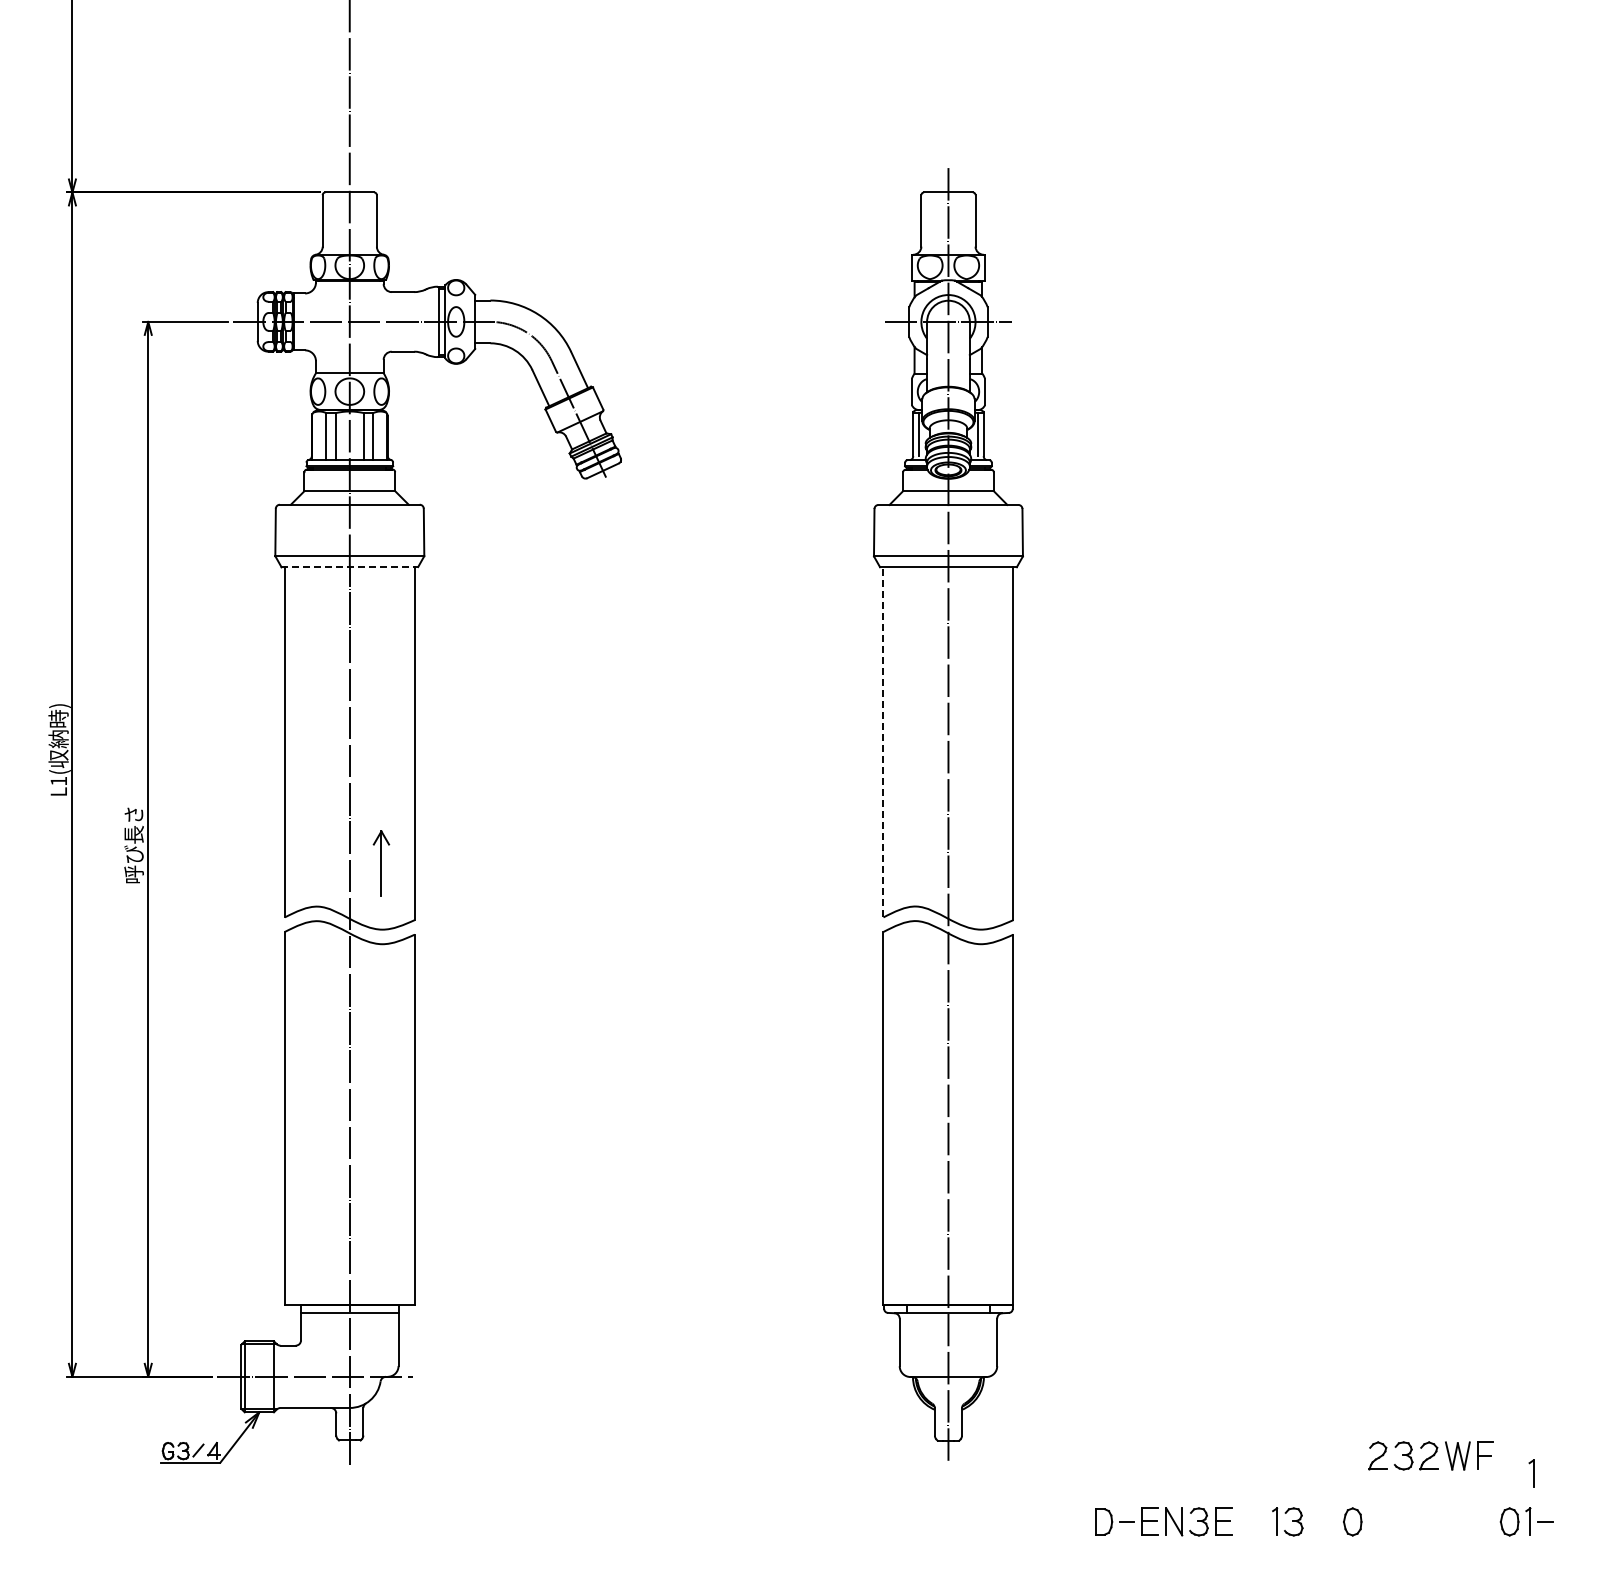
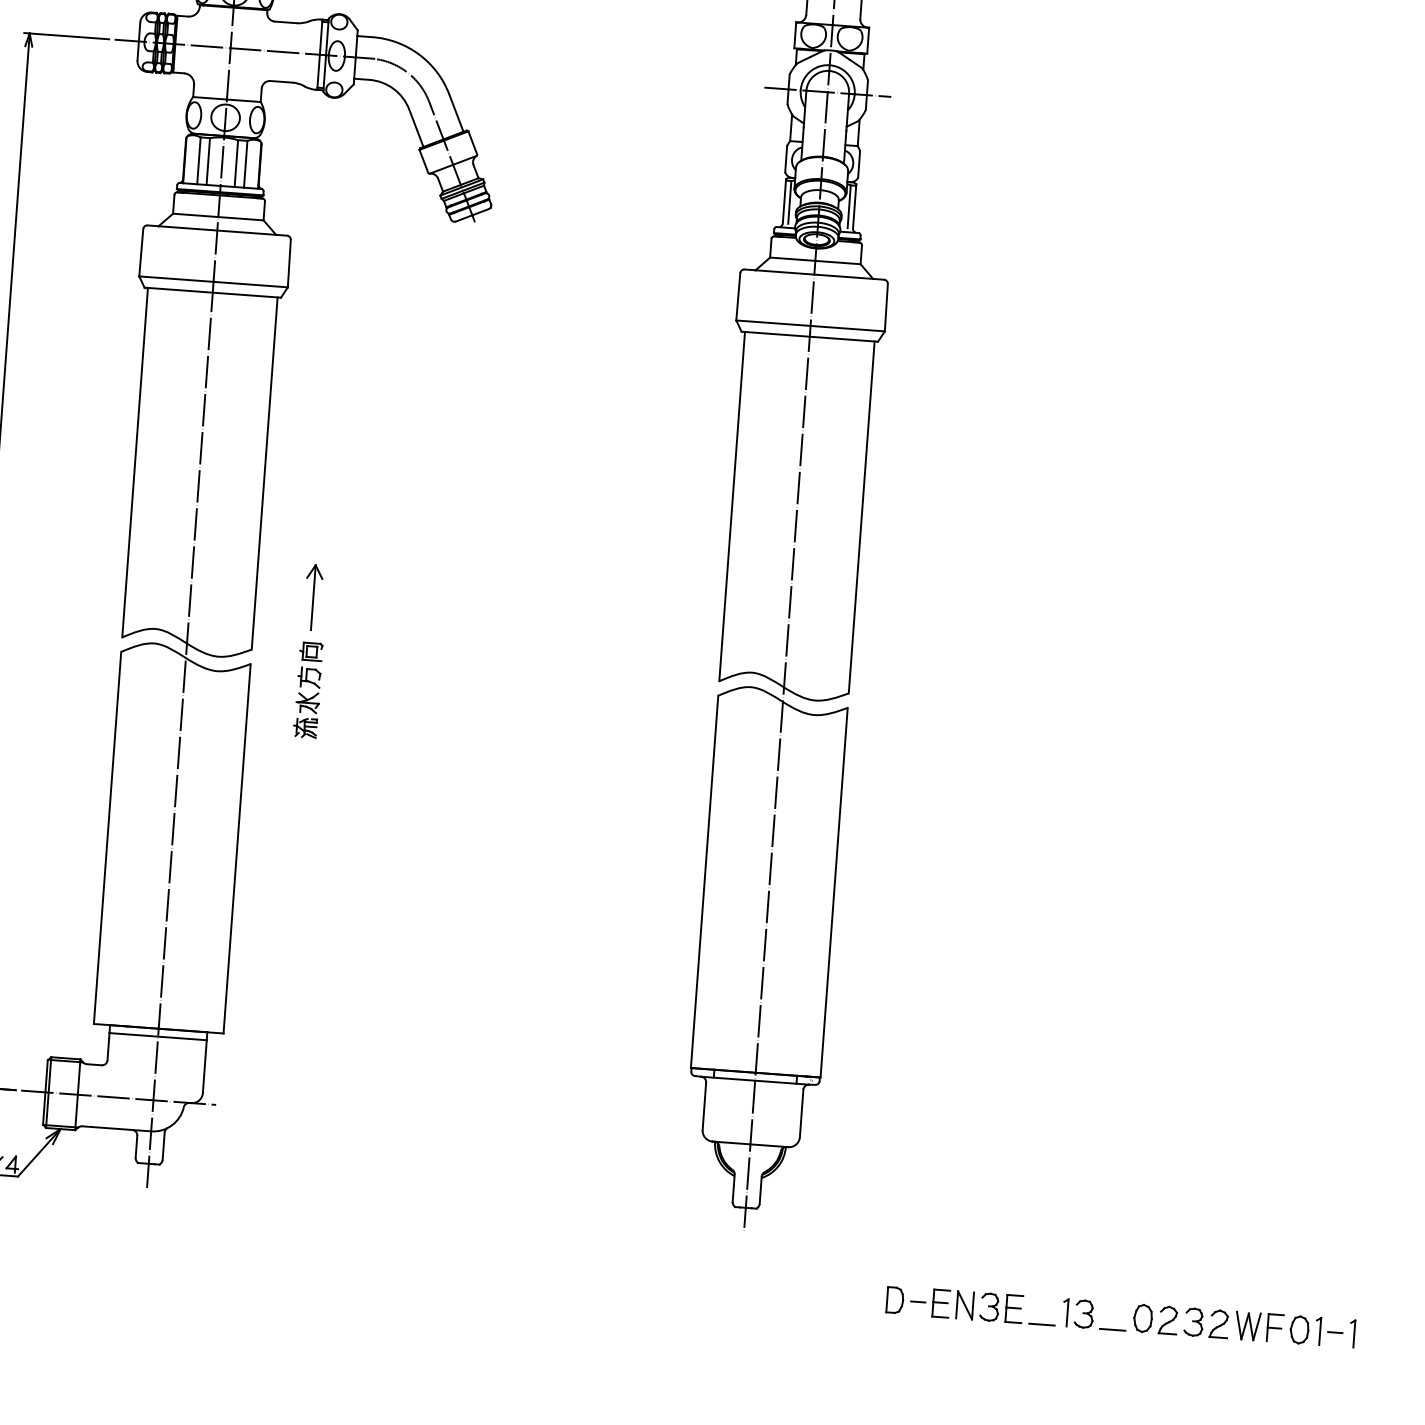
line: (350, 567) -> (213, 293), dashed -> solid
line: (883, 741) -> (732, 505), dashed -> solid
part: (381, 863) -> (313, 597), moved
part: (475, 949) -> (310, 683), added
part: (1430, 1455) -> (1220, 1323), moved
part: (1531, 1473) -> (1352, 1333), moved
line: (1252, 1535) -> (1042, 1324), added
line: (1322, 1535) -> (1111, 1329), added

